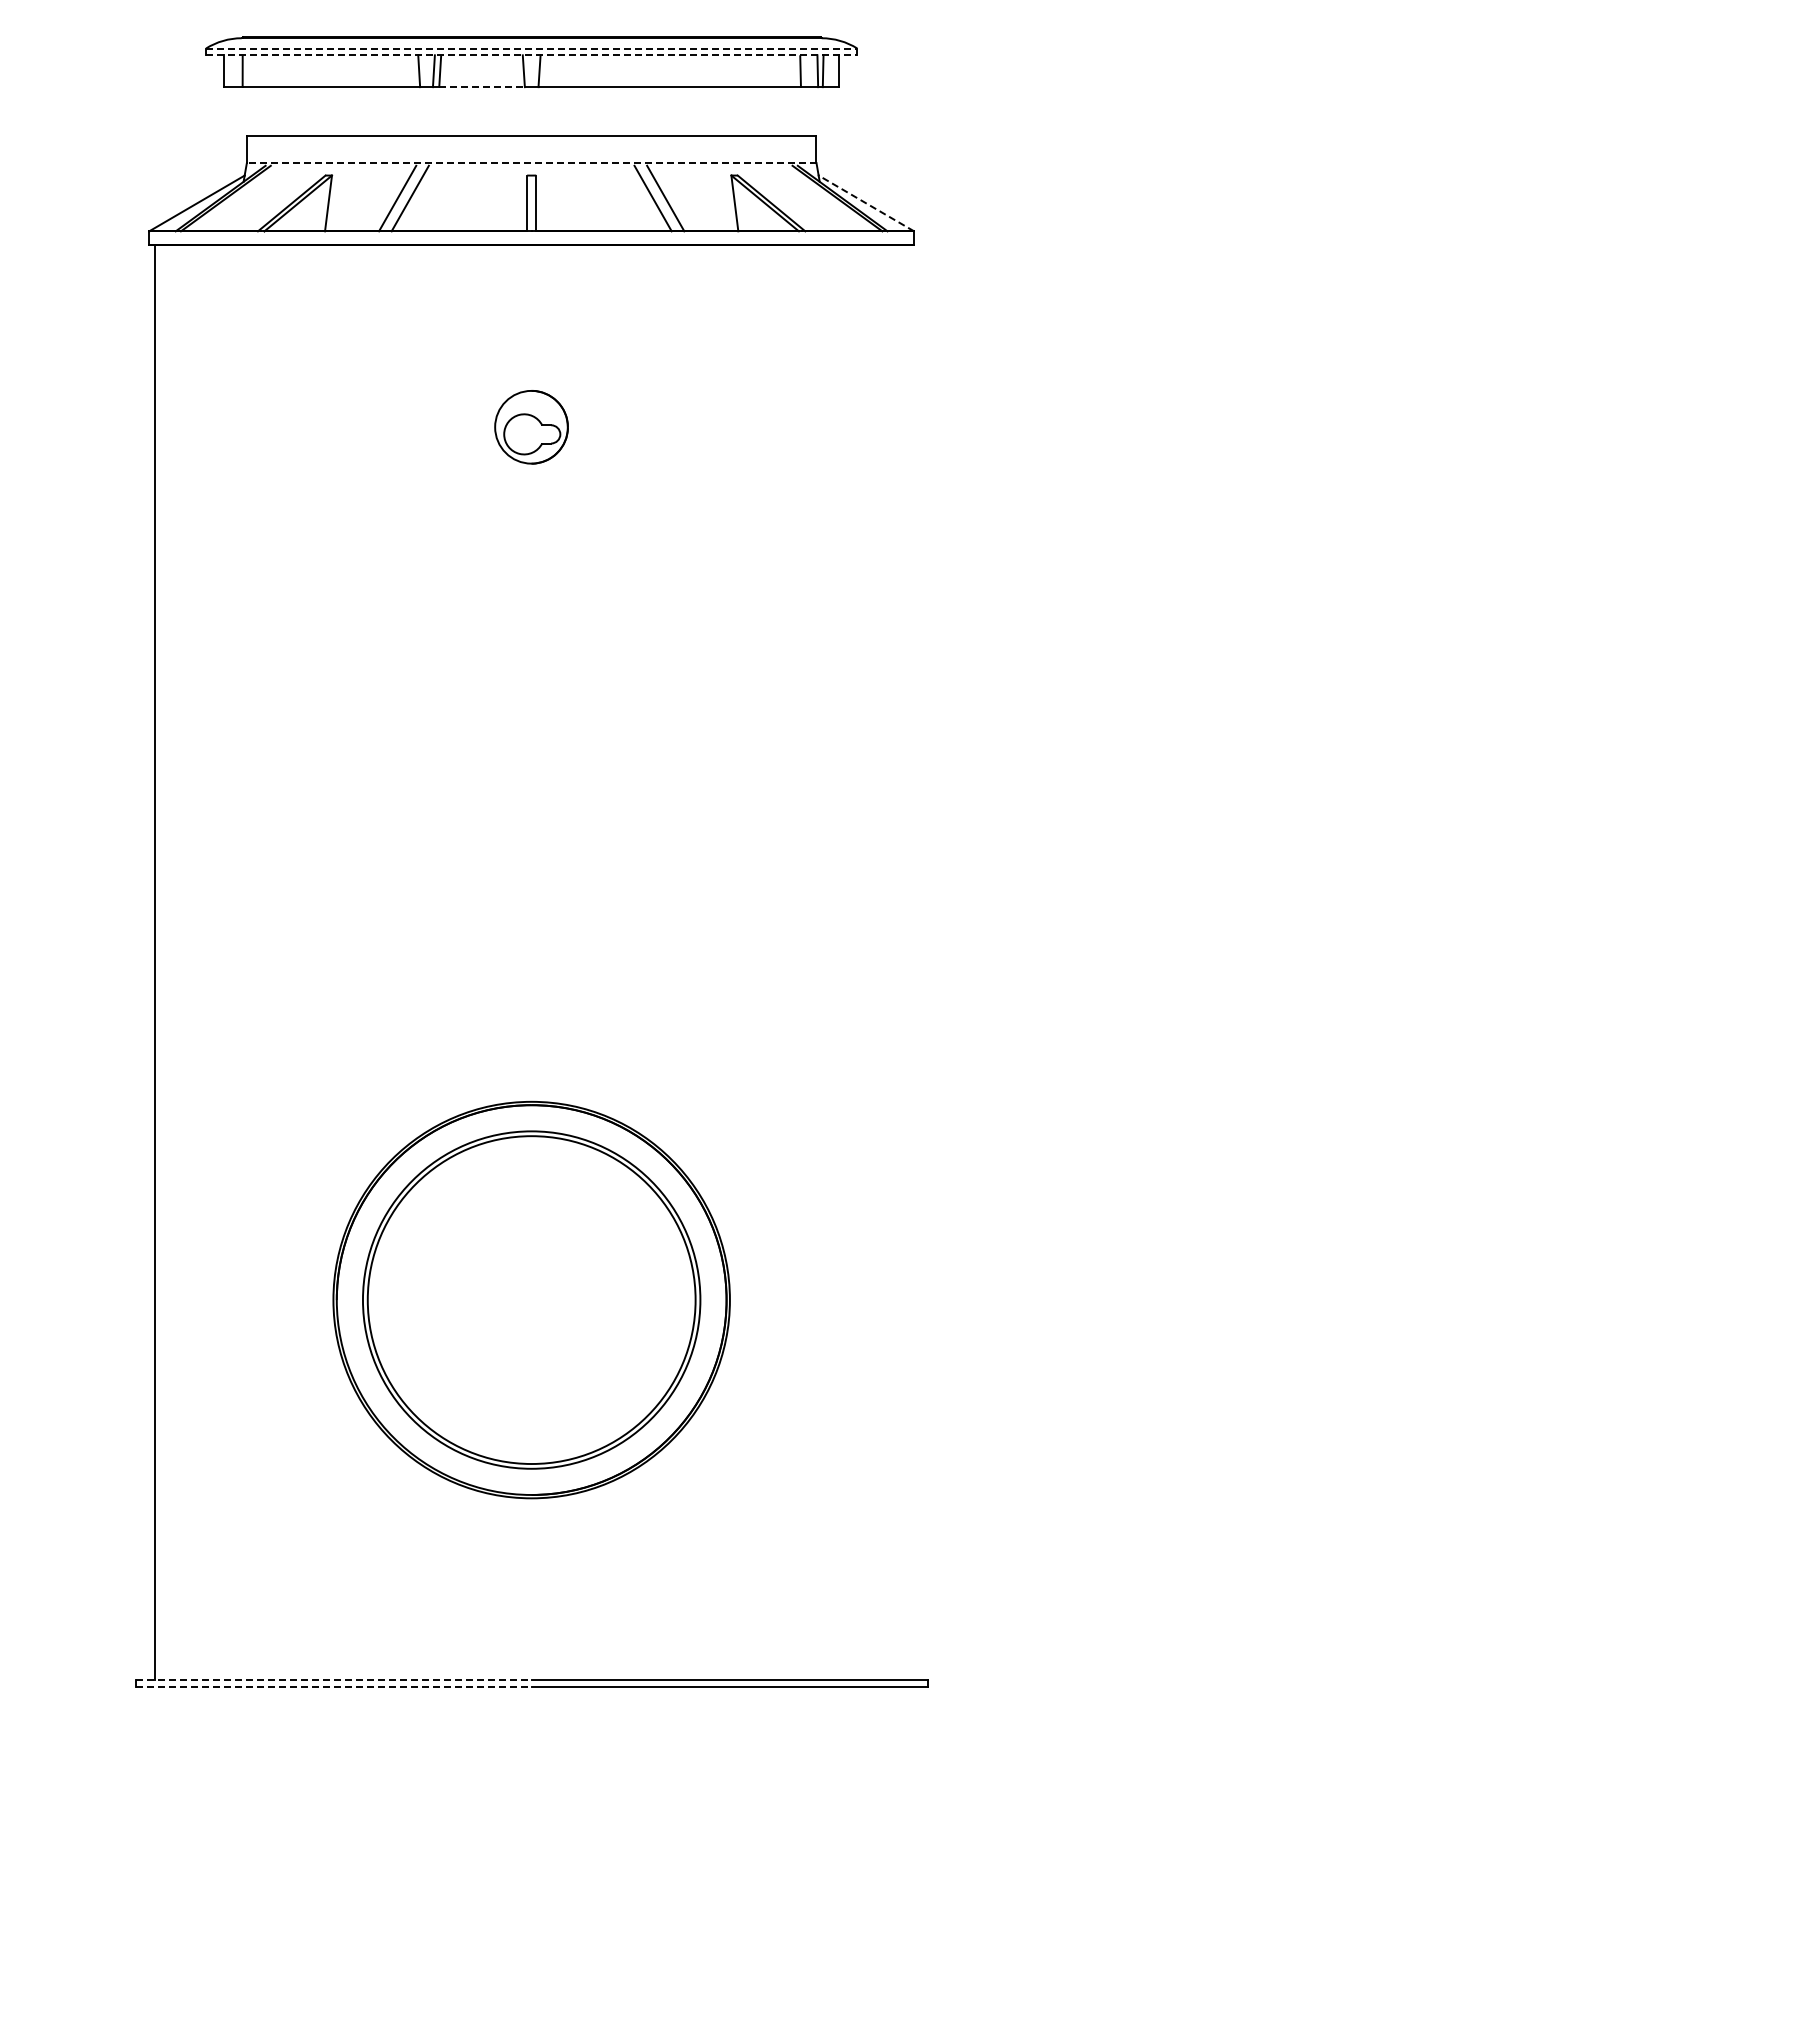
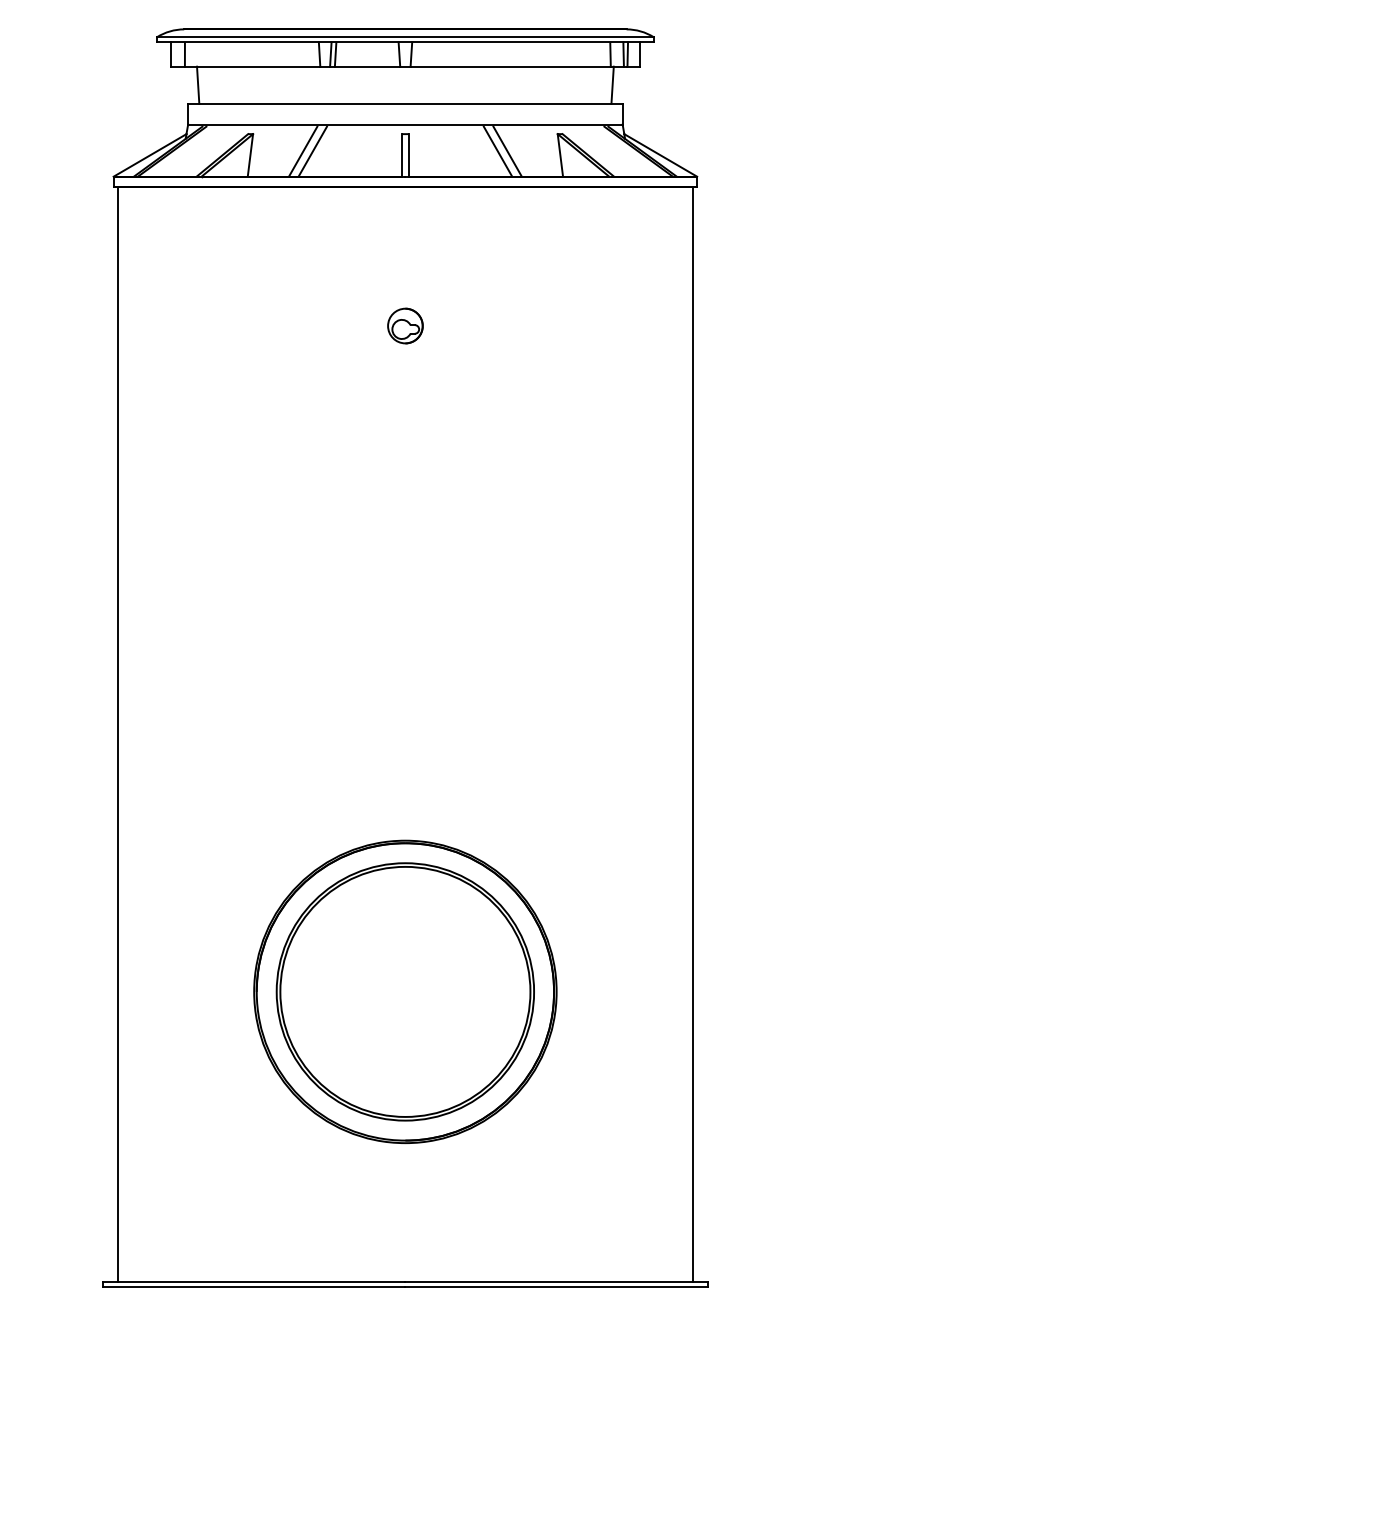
line: (531, 48) -> (405, 37), dashed -> solid
line: (531, 55) -> (405, 42), dashed -> solid
line: (482, 87) -> (367, 66), dashed -> solid
line: (259, 111) -> (197, 85), added
line: (802, 111) -> (611, 85), added
line: (531, 163) -> (405, 124), dashed -> solid
line: (865, 203) -> (660, 155), dashed -> solid
part: (531, 426) -> (405, 325), size x0.62
line: (908, 962) -> (692, 734), added
line: (334, 1680) -> (254, 1282), dashed -> solid
line: (334, 1687) -> (254, 1287), dashed -> solid

